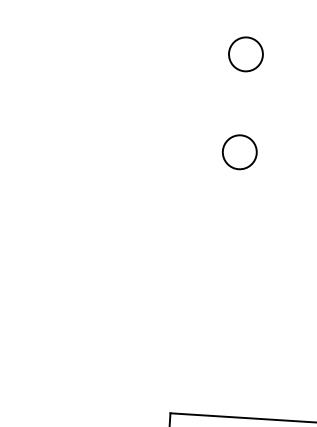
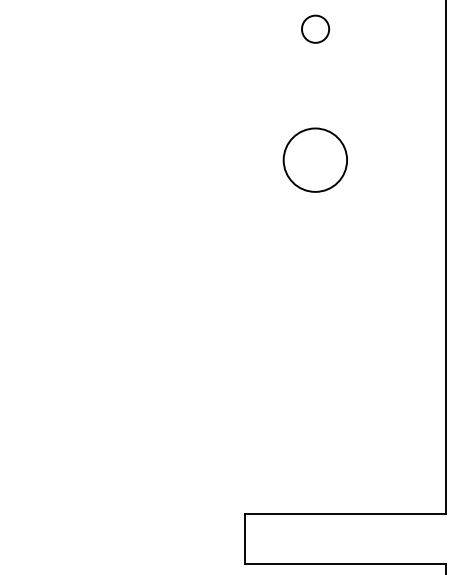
circle: (245, 53) -> (315, 28), size x0.6
circle: (239, 151) -> (315, 159), size x1.4

